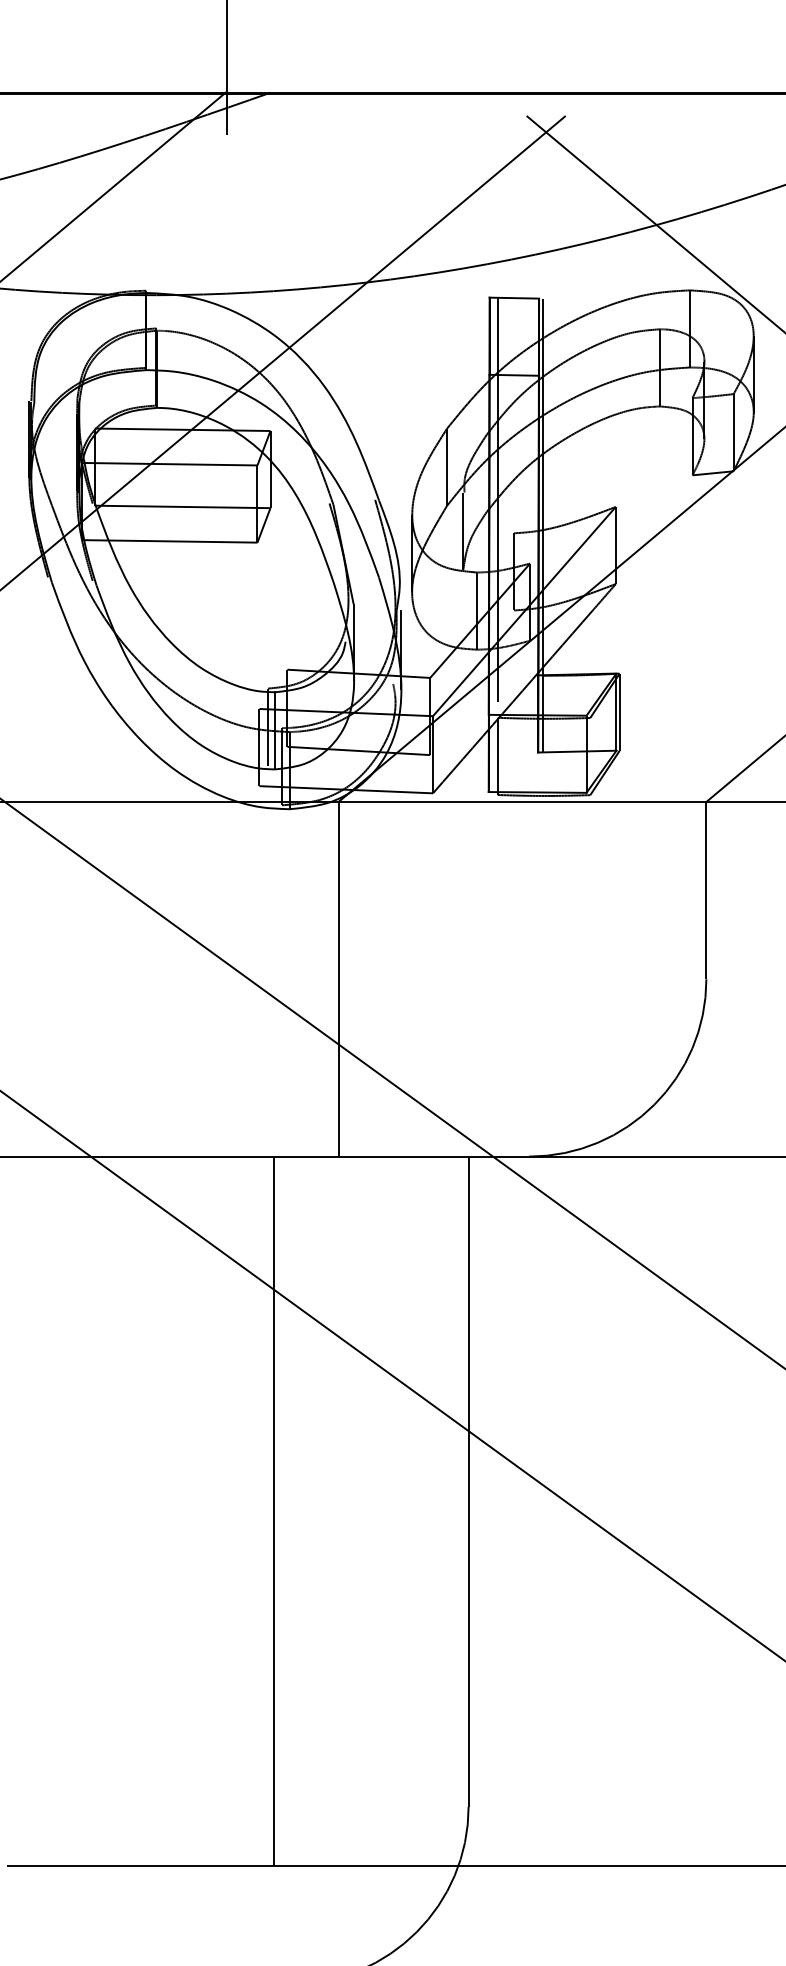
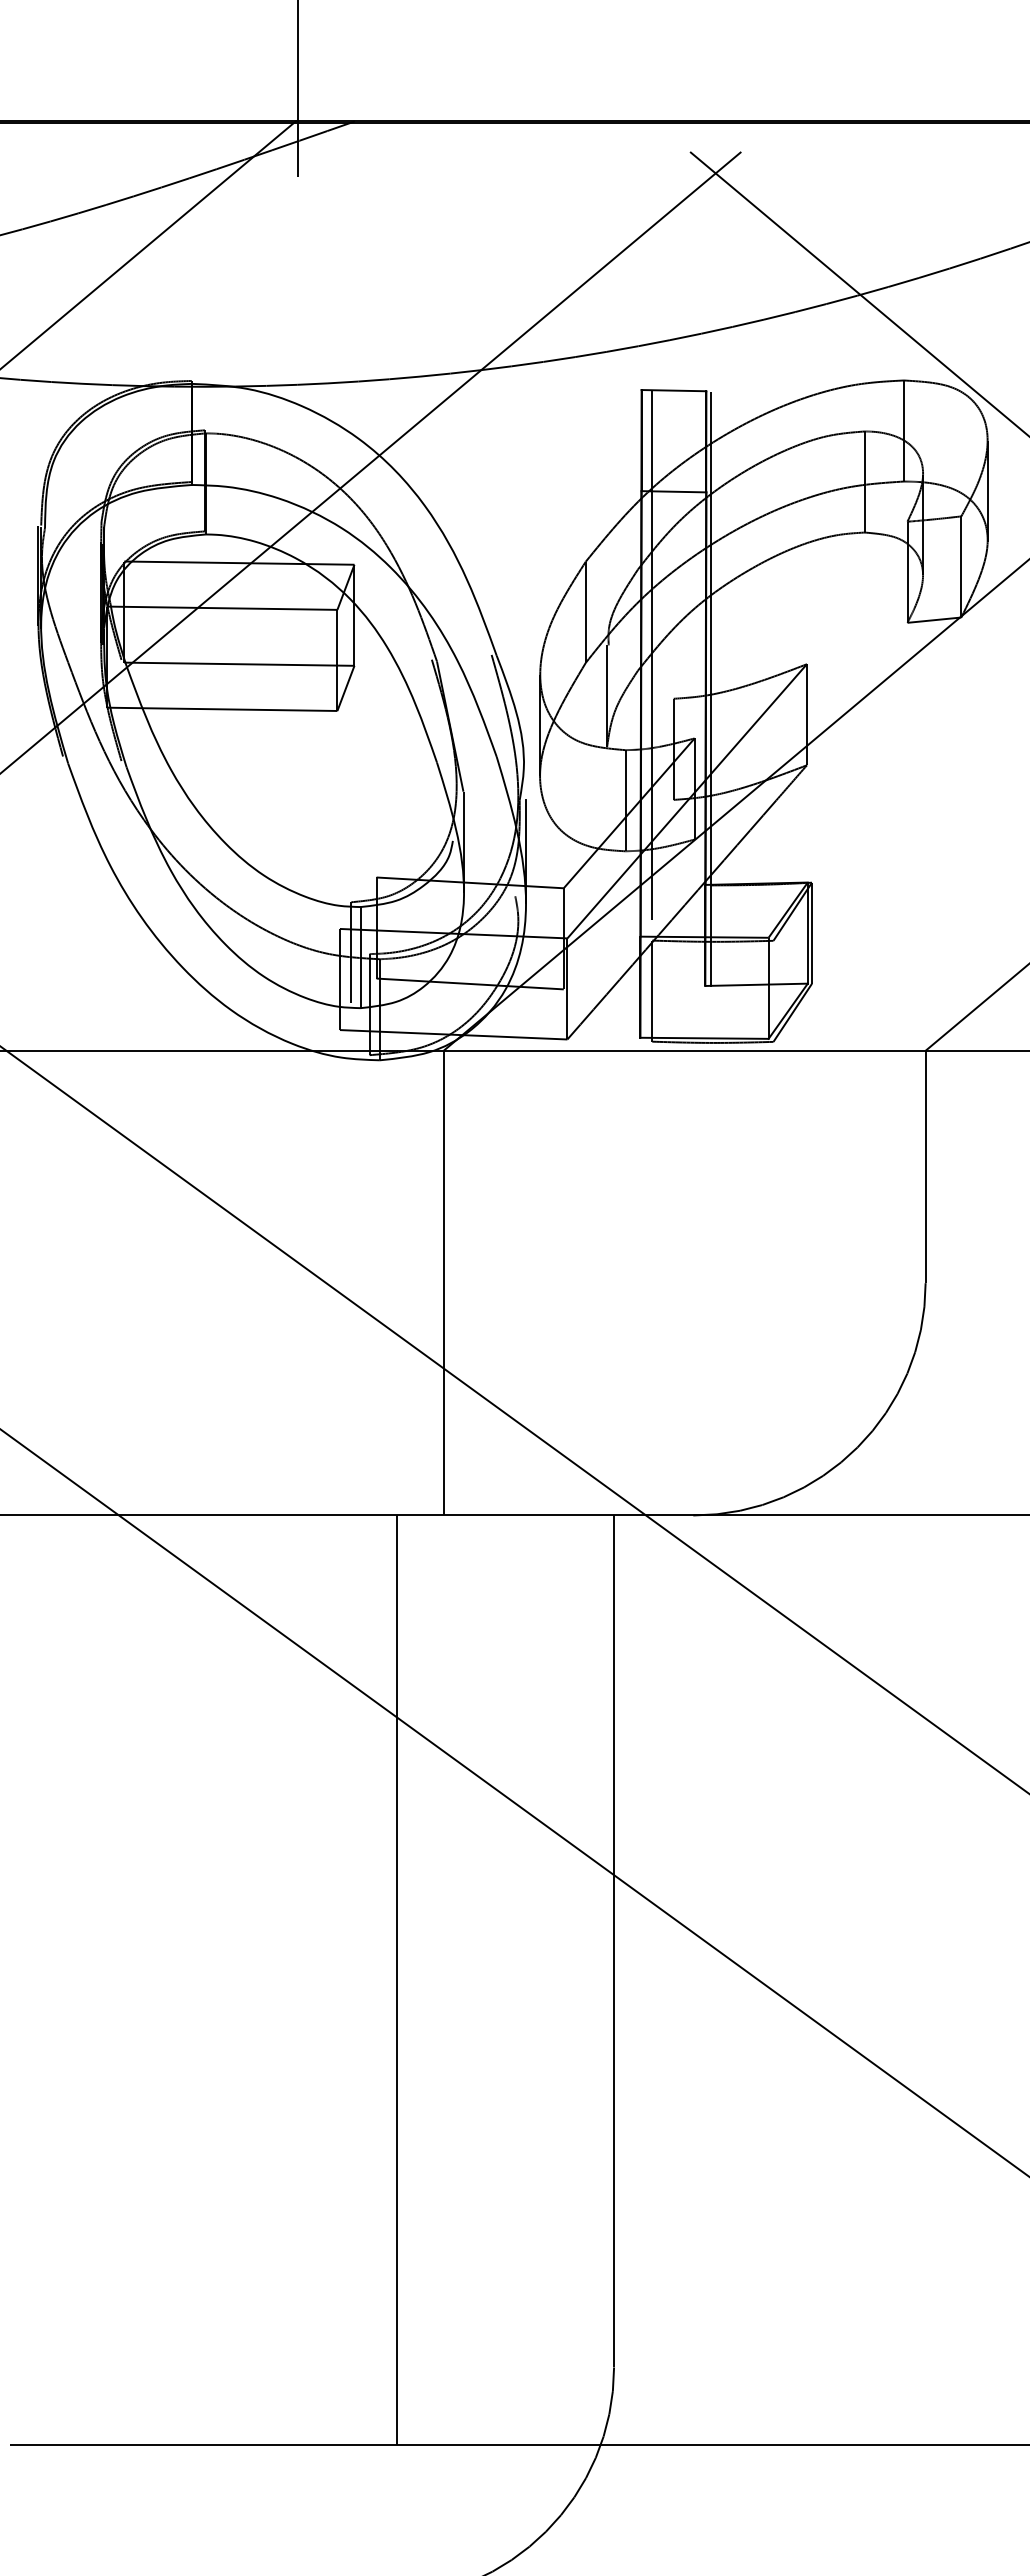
line: (274, 1510) -> (397, 1979), moved

